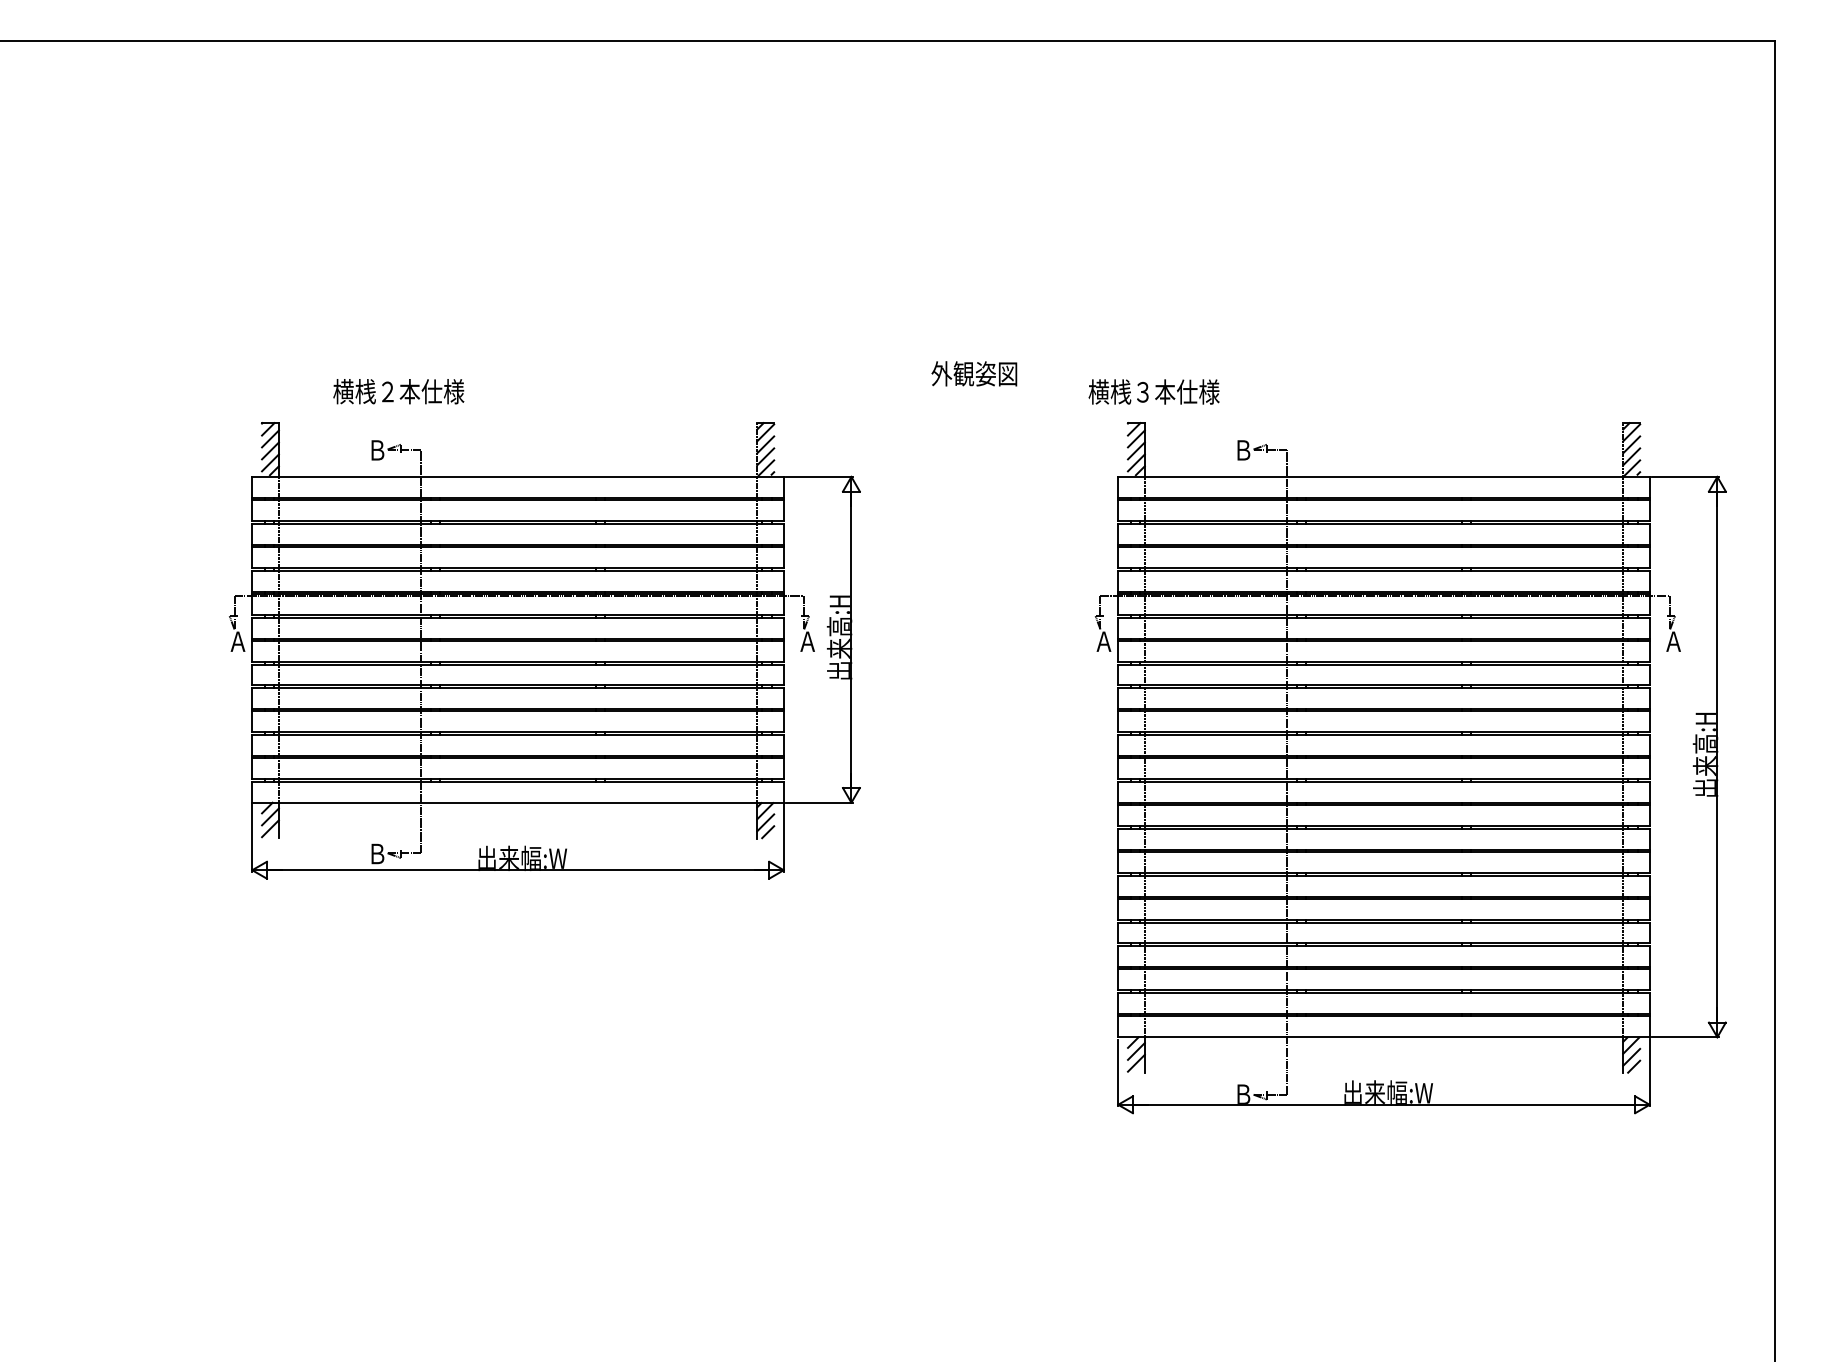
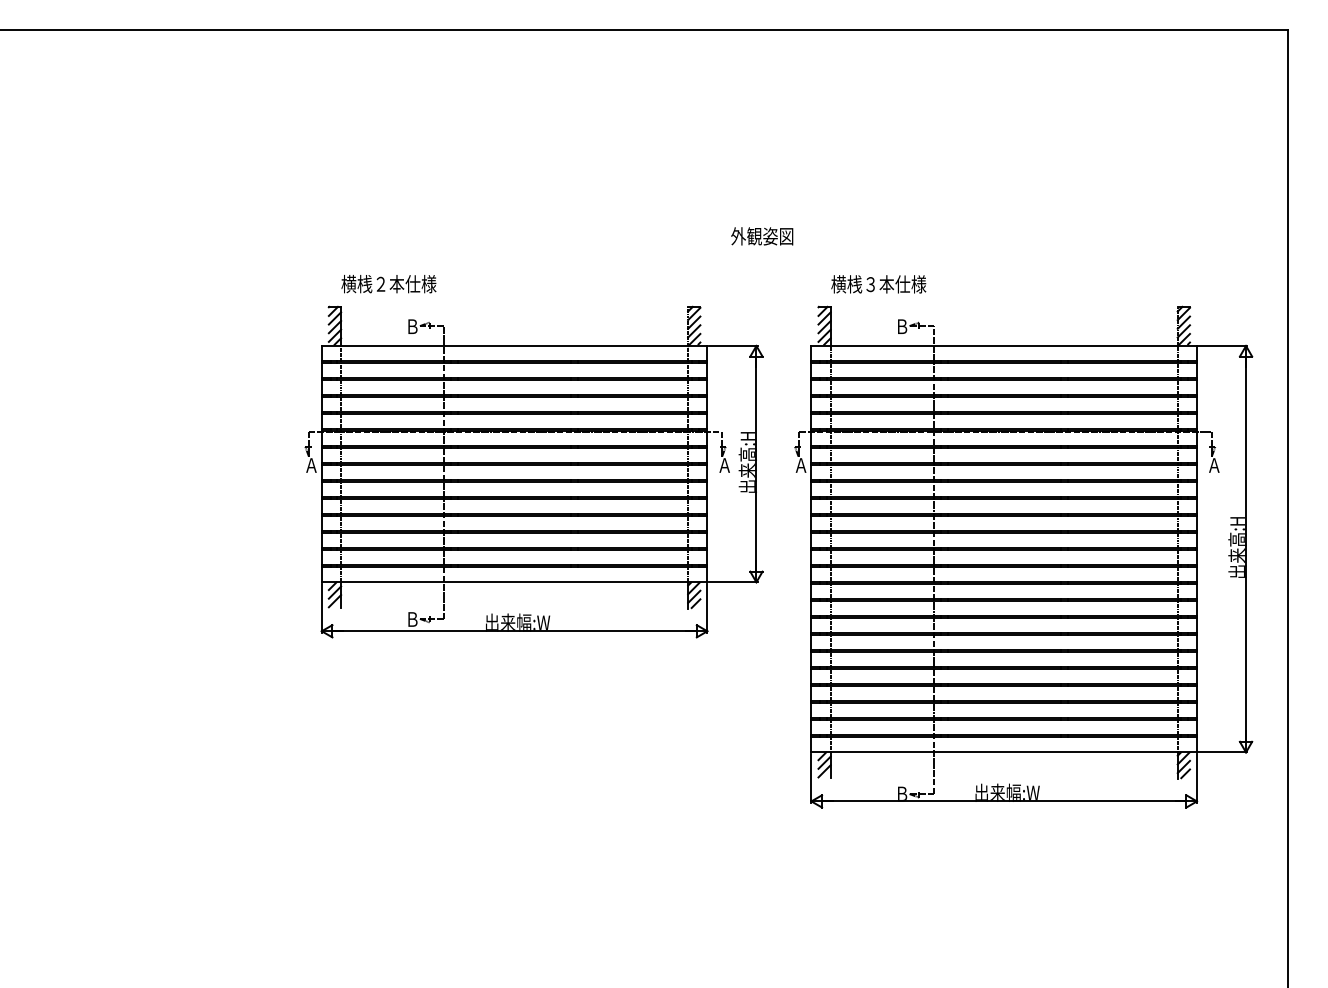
text: (974, 373) -> (762, 236), moved
text: (398, 391) -> (388, 283), moved
text: (1153, 391) -> (878, 283), moved
part: (544, 650) -> (533, 471), moved

